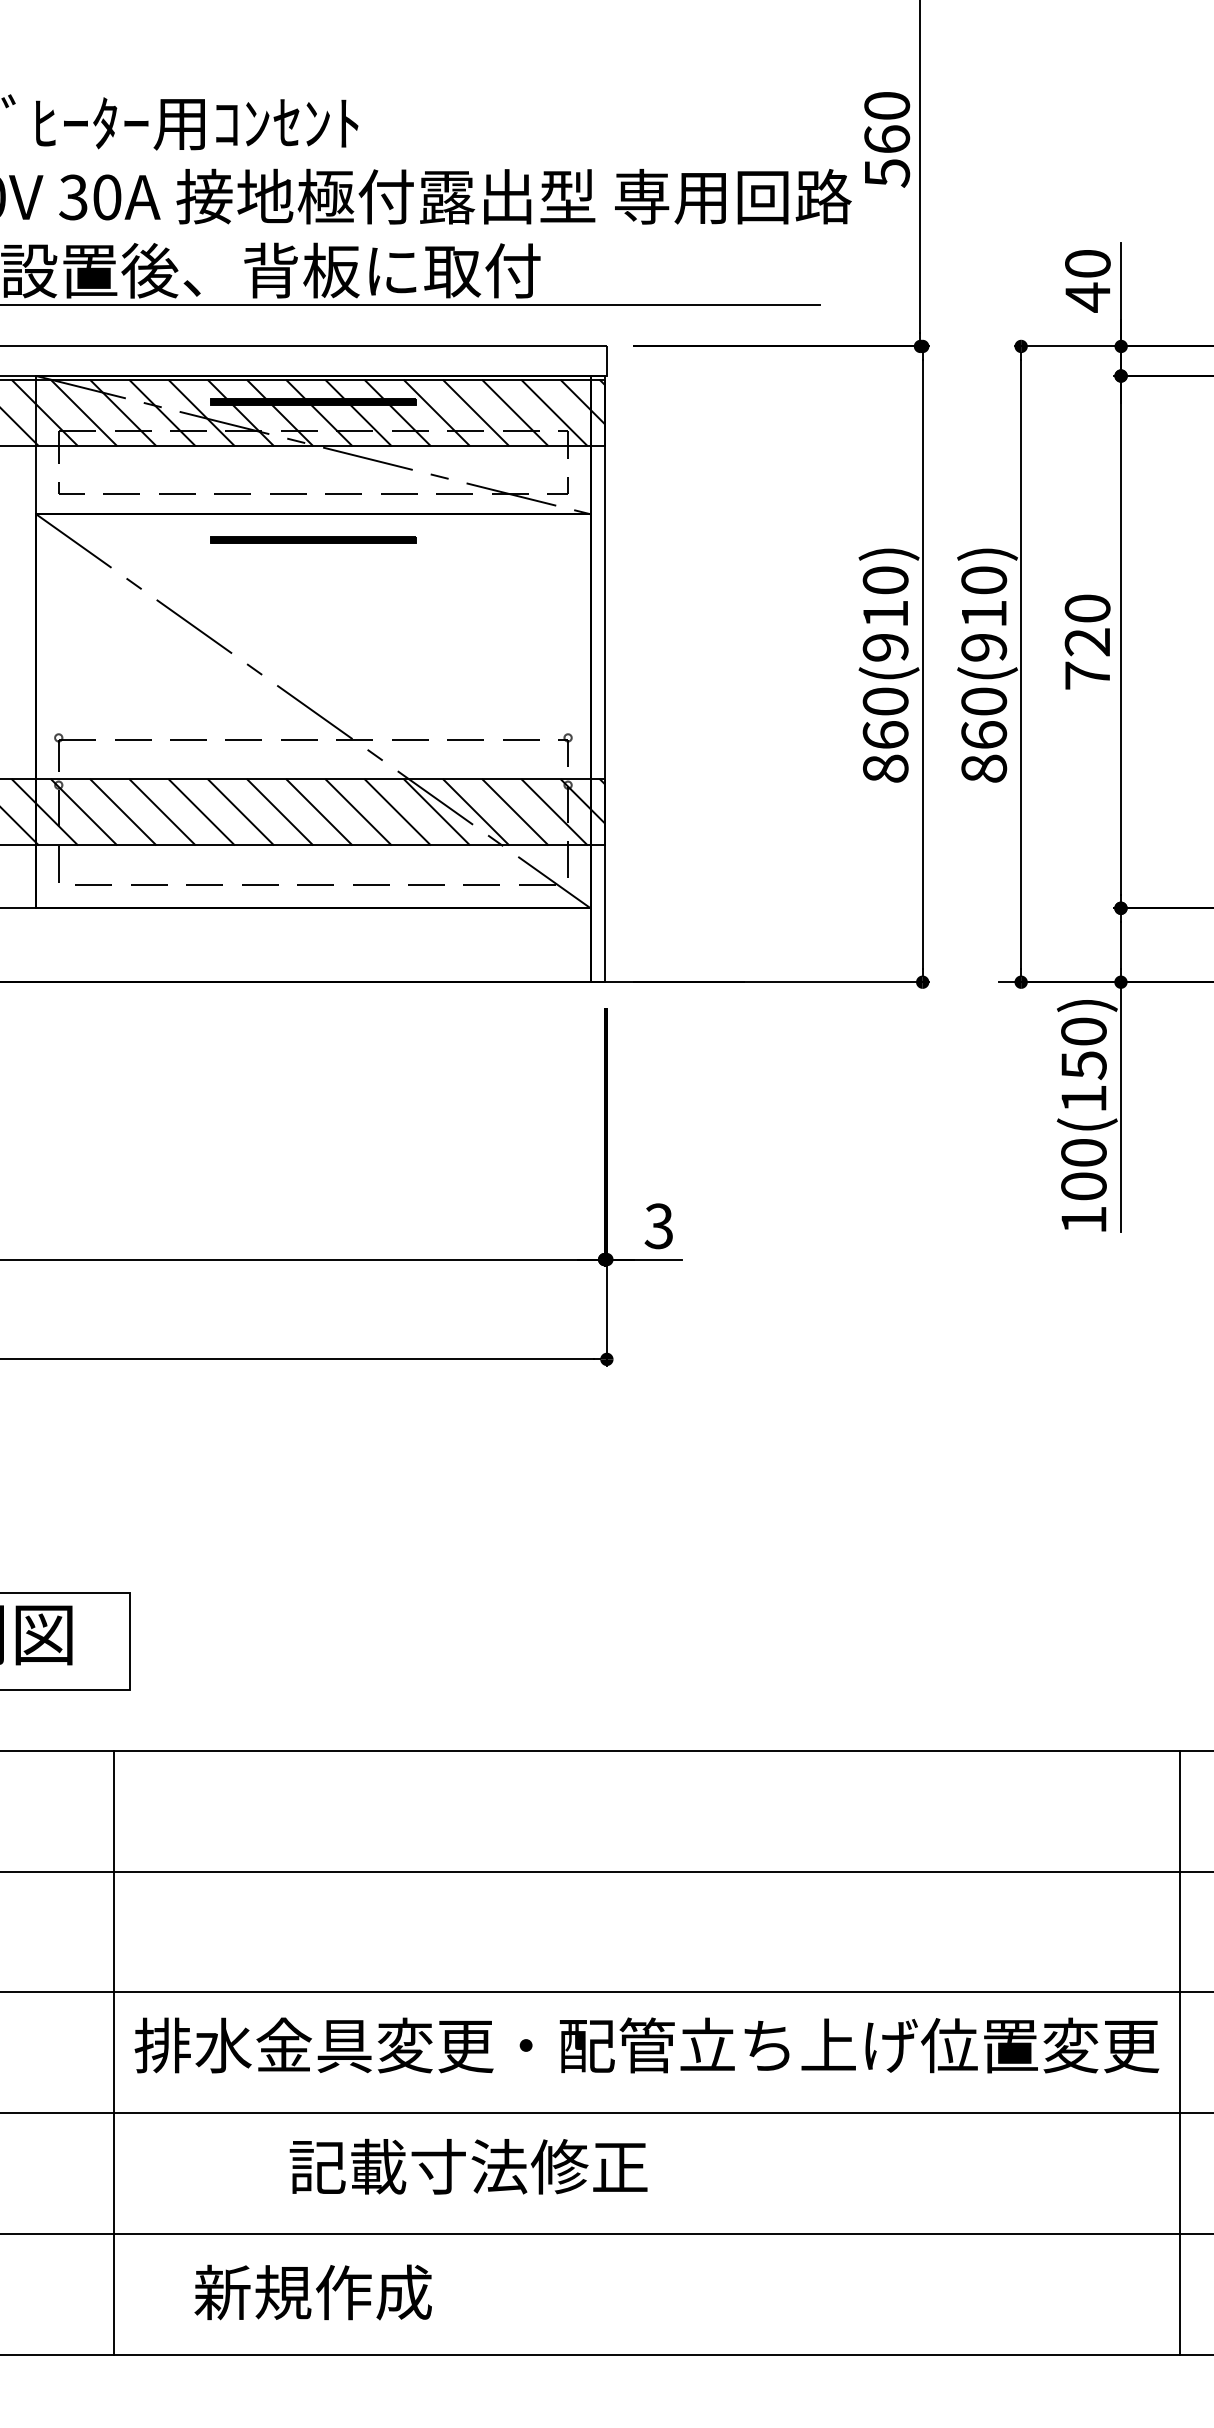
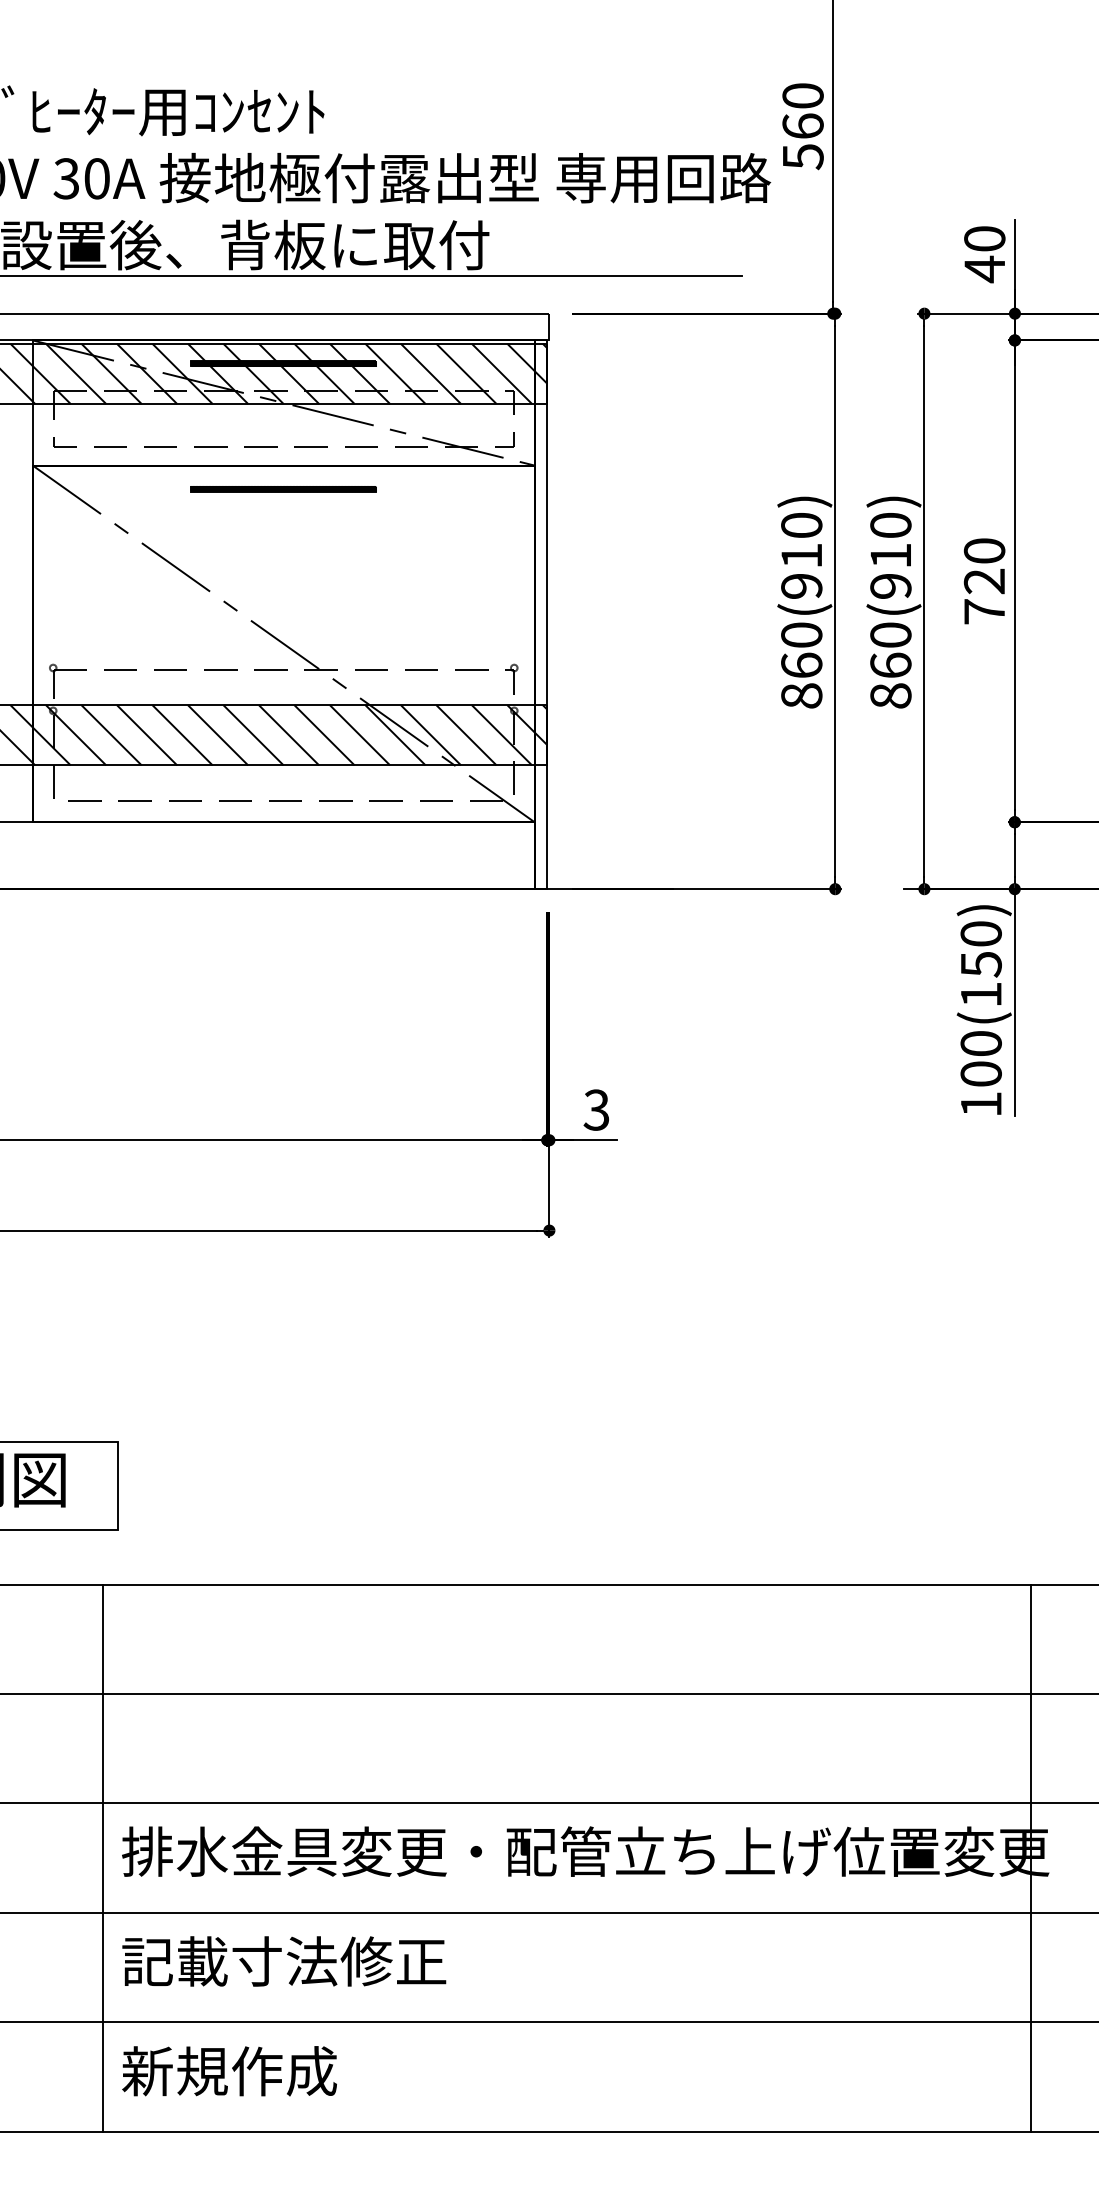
line: (1180, 2053) -> (1031, 1858), moved
text: (468, 2166) -> (284, 1961), moved
text: (313, 2292) -> (229, 2071), moved

